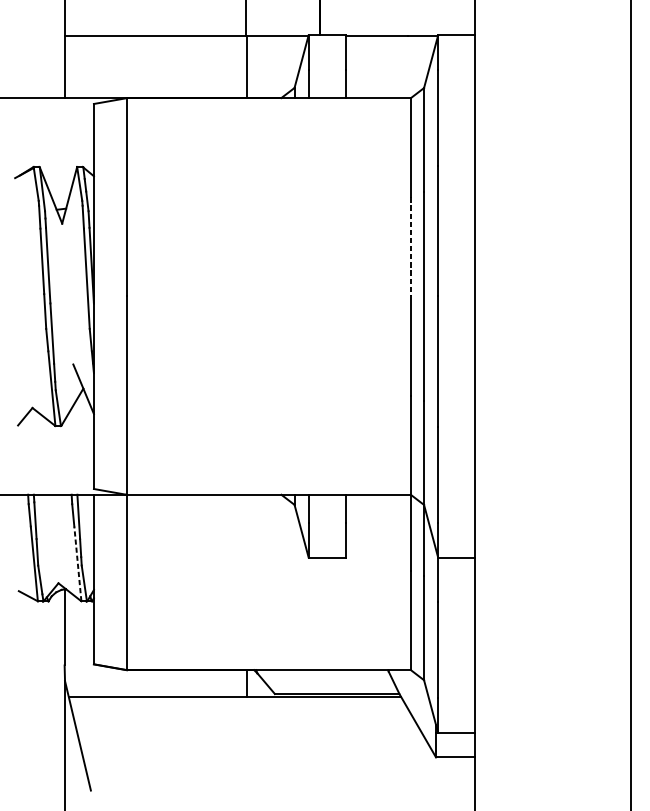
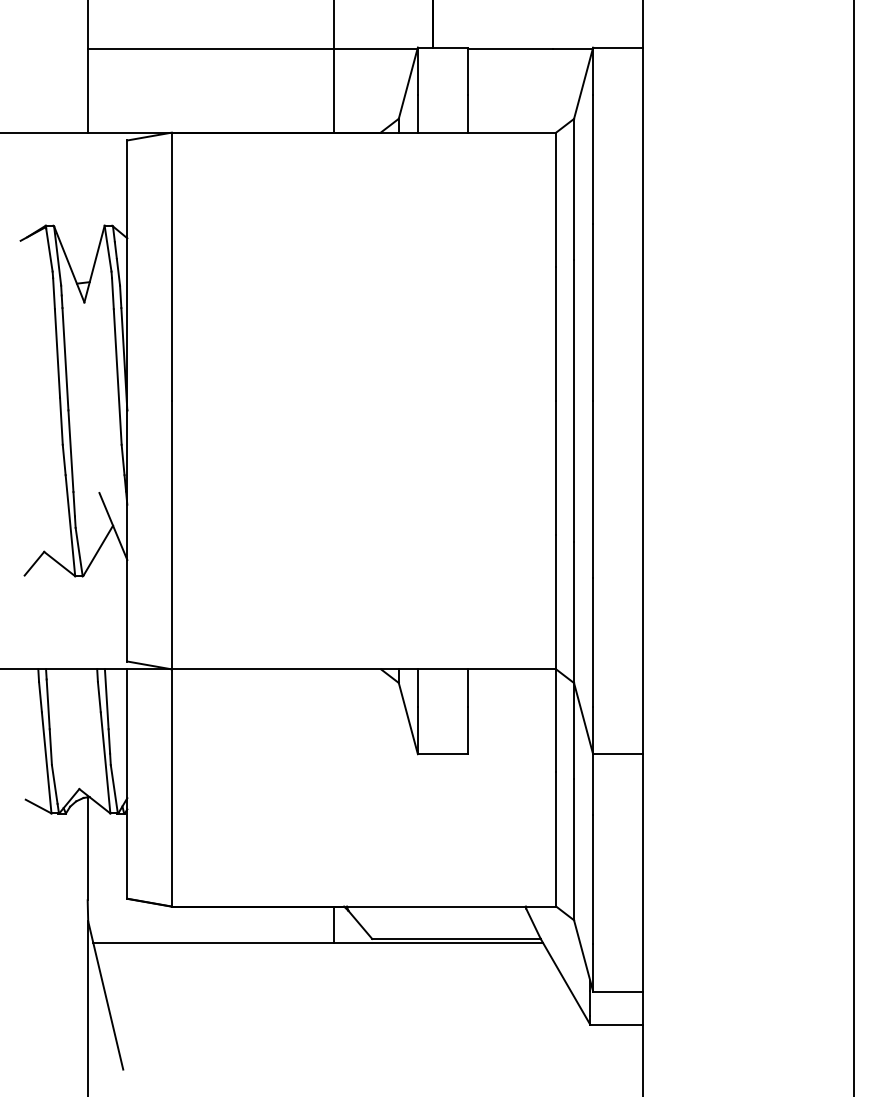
line: (411, 247) -> (556, 334), dashed -> solid
line: (77, 563) -> (105, 762), dashed -> solid

